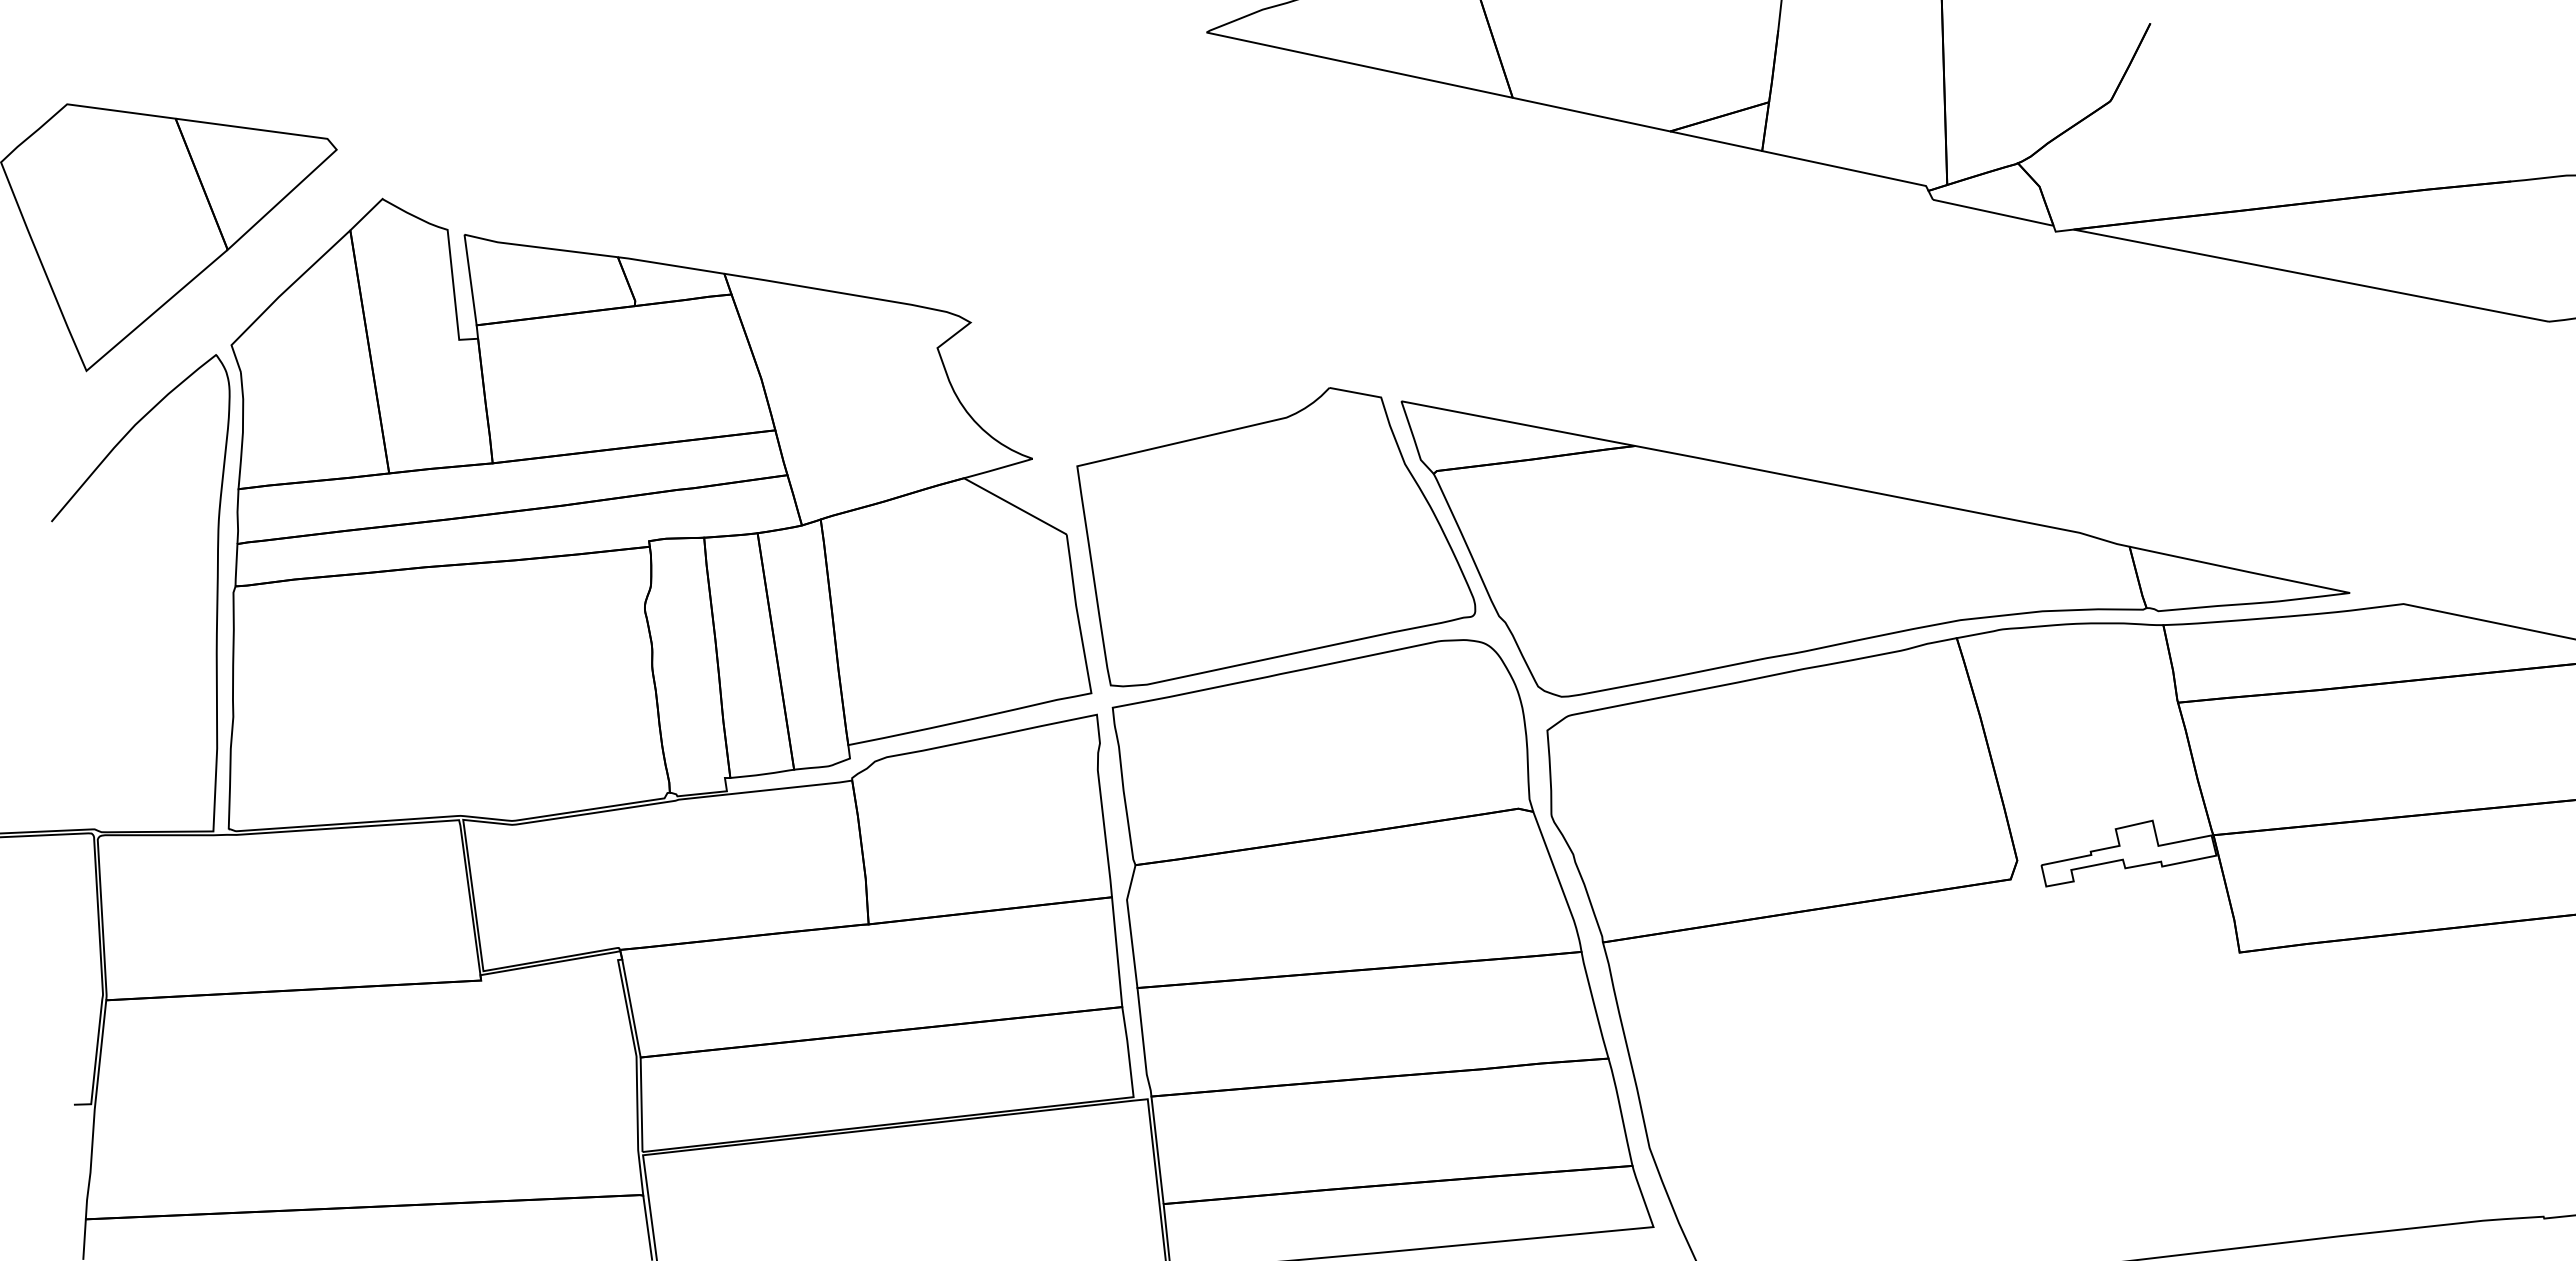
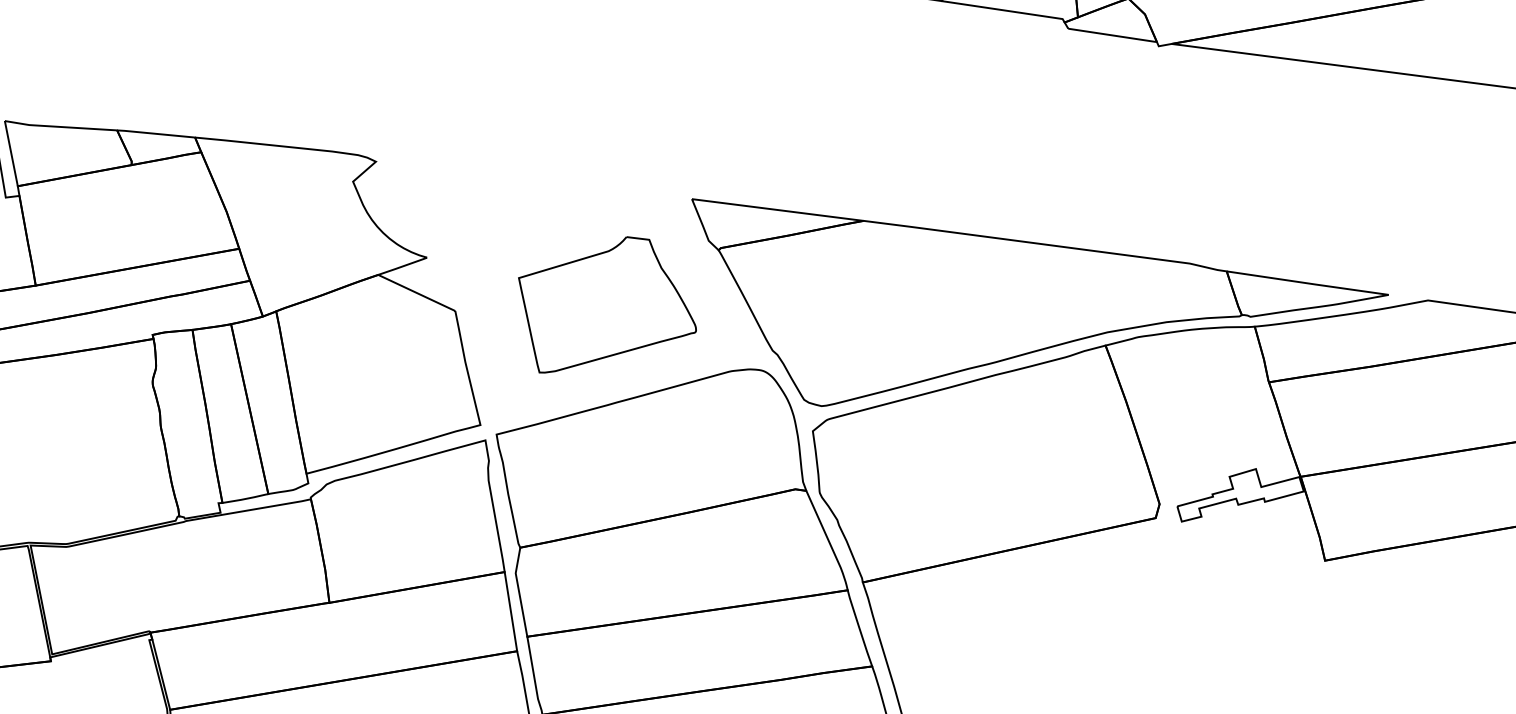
part: (1276, 537) -> (607, 303), size x0.6

